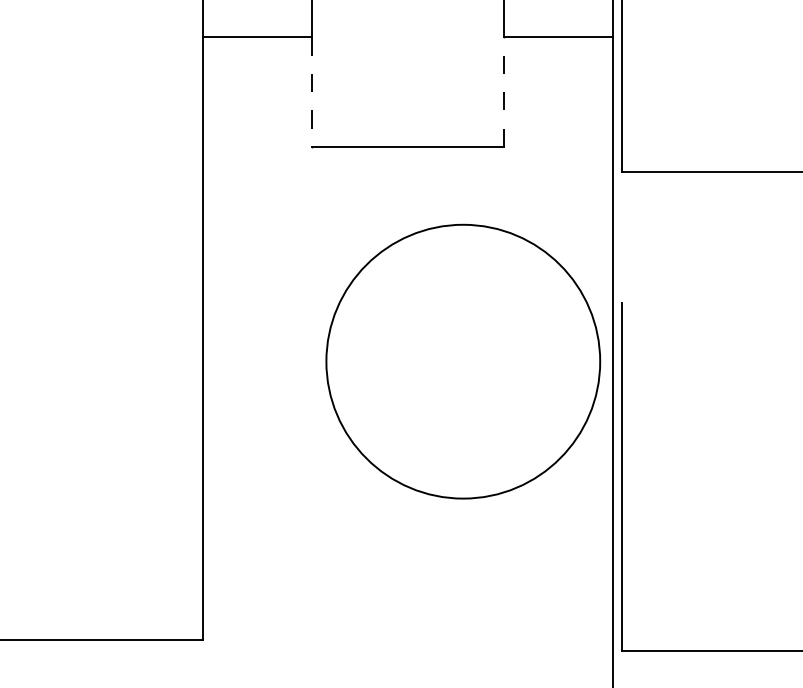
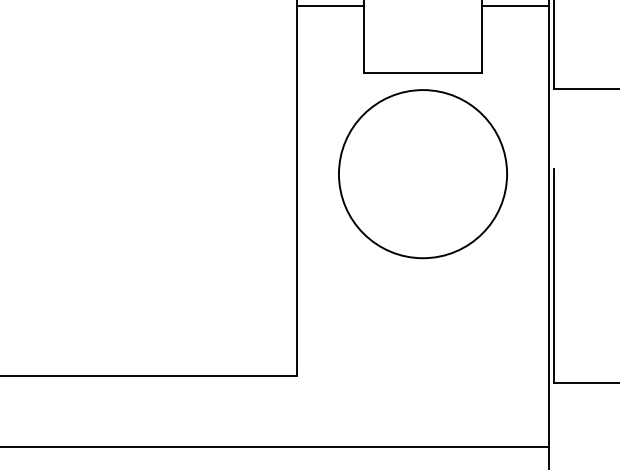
line: (312, 91) -> (364, 39), dashed -> solid
line: (503, 91) -> (481, 39), dashed -> solid
circle: (462, 362) -> (422, 174), moved

